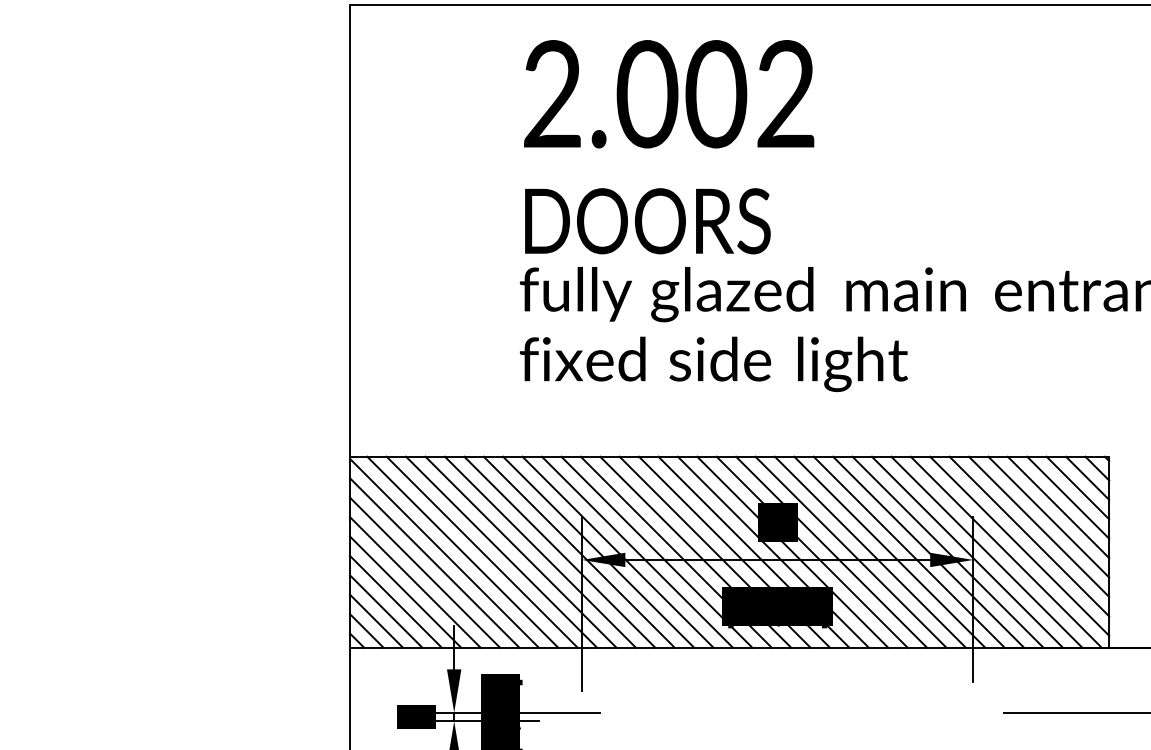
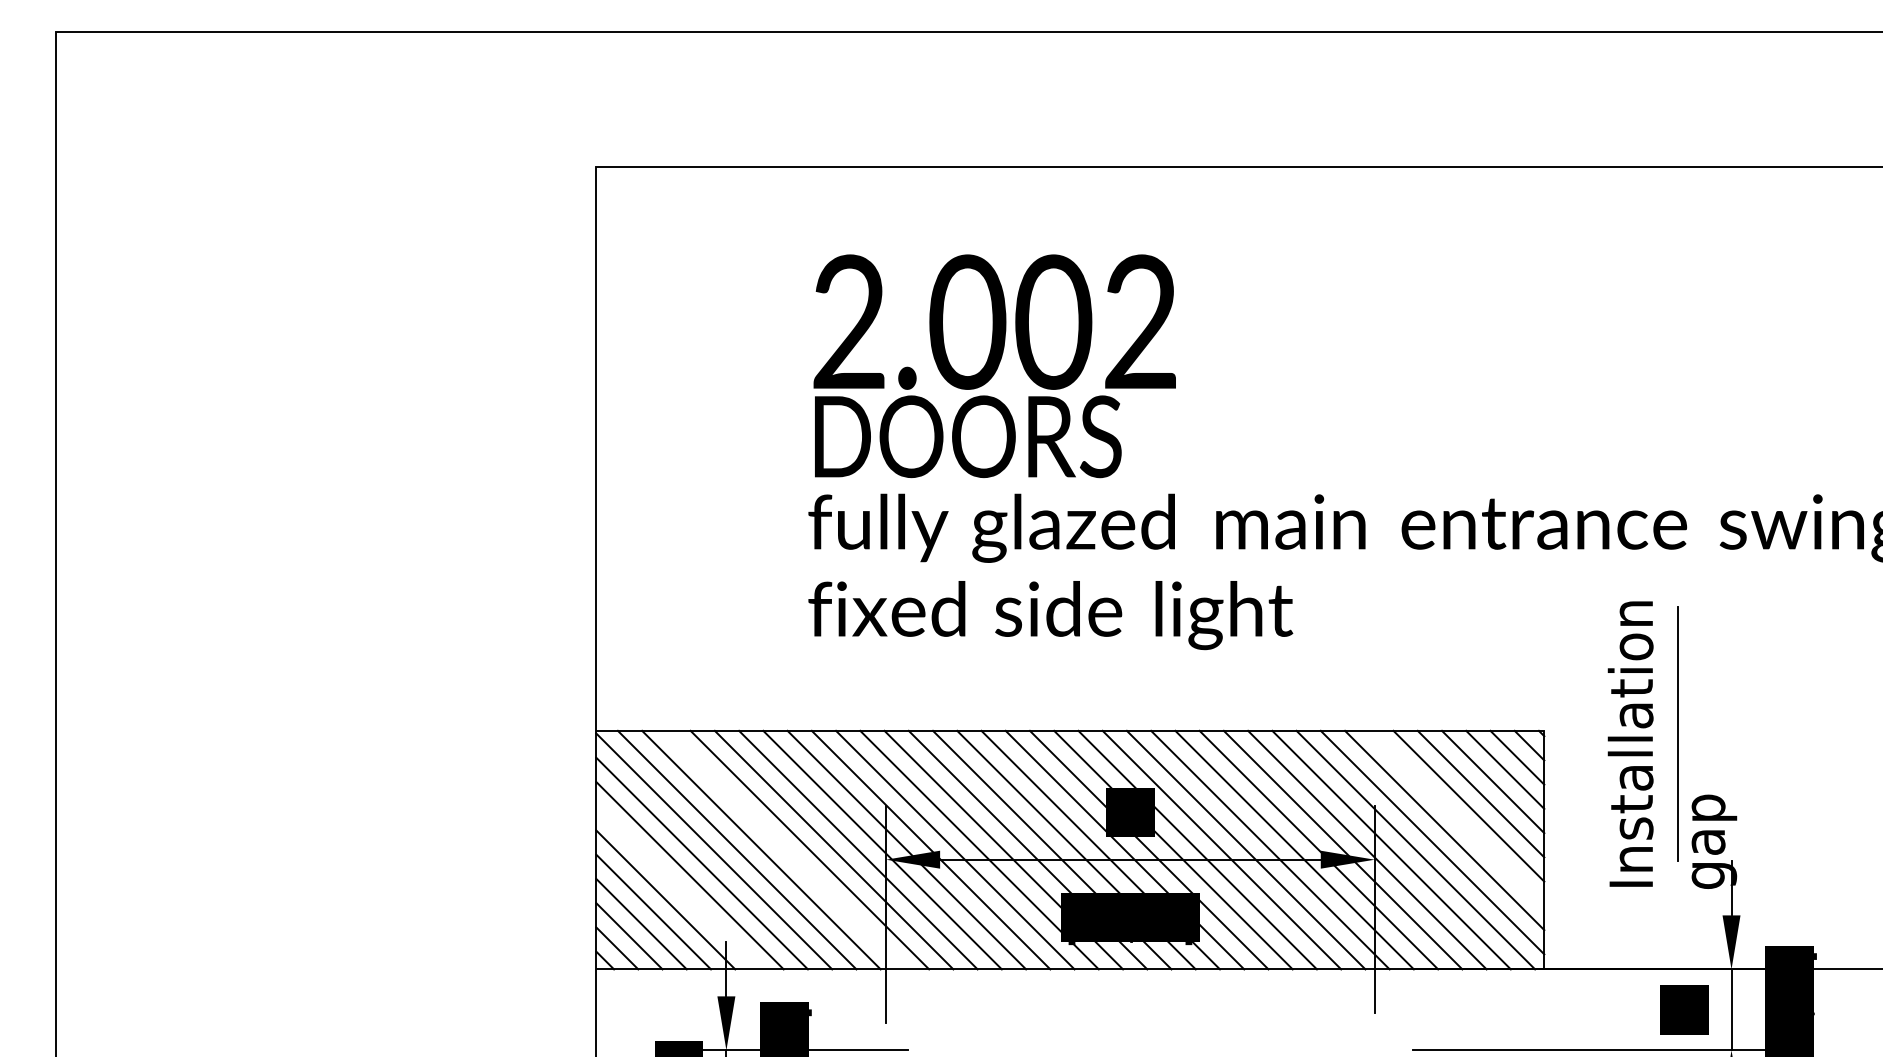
text: (668, 93) -> (994, 321), moved
line: (1038, 526) -> (1456, 817), removed
line: (501, 551) -> (785, 849), removed
line: (415, 582) -> (677, 887), removed

